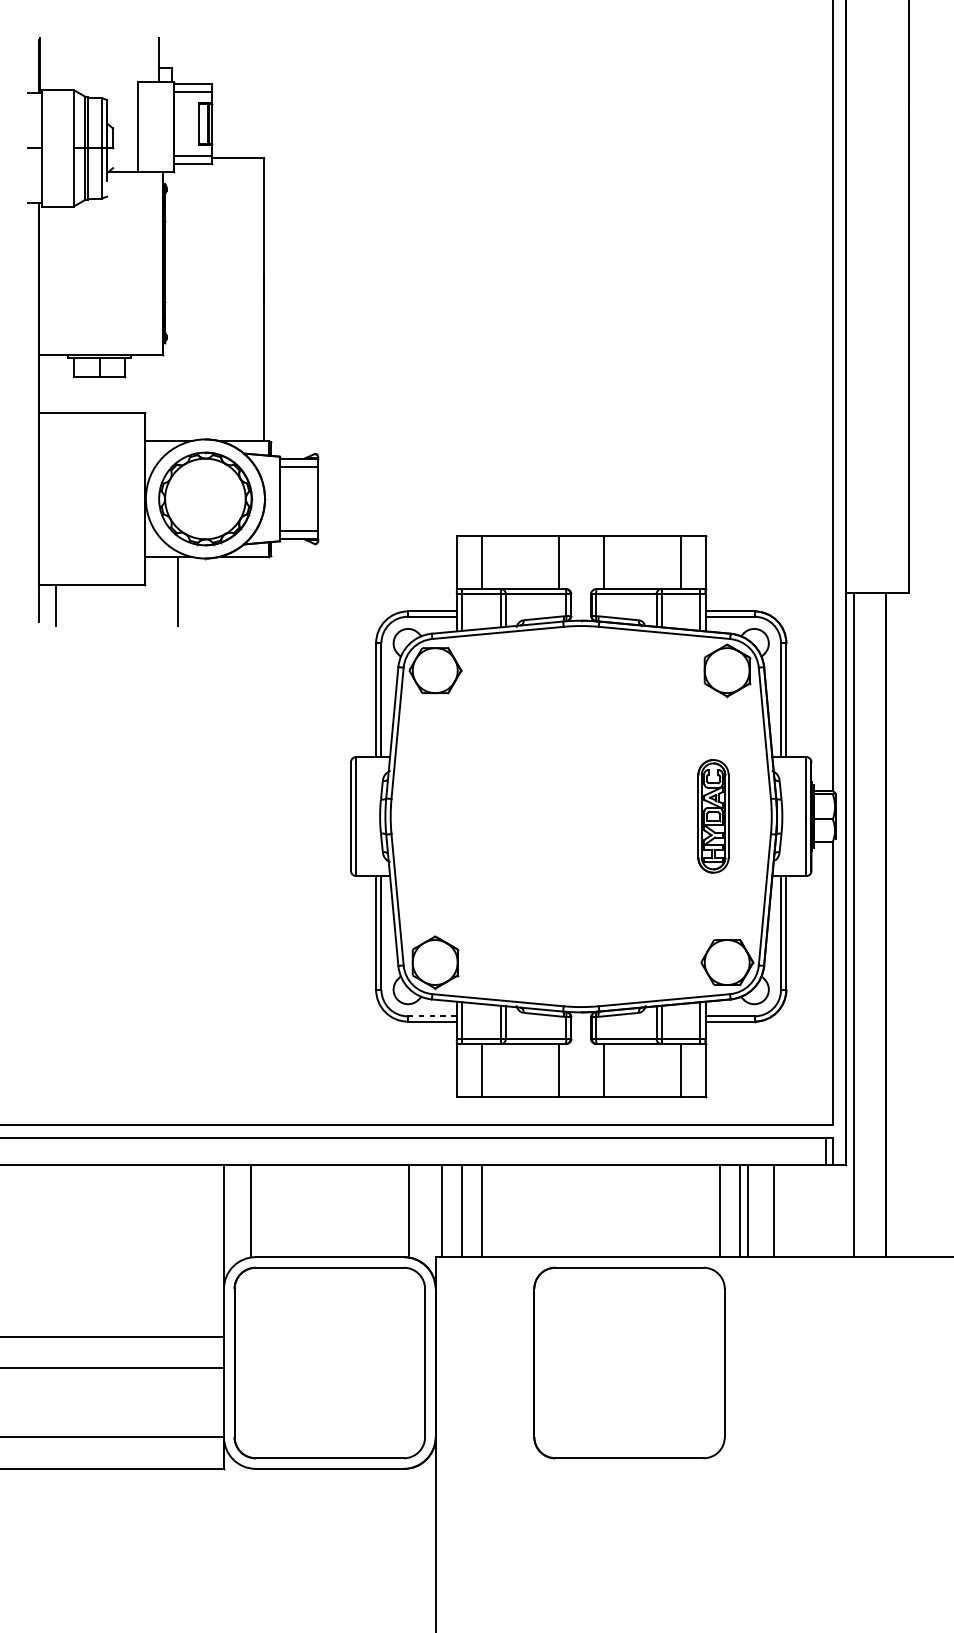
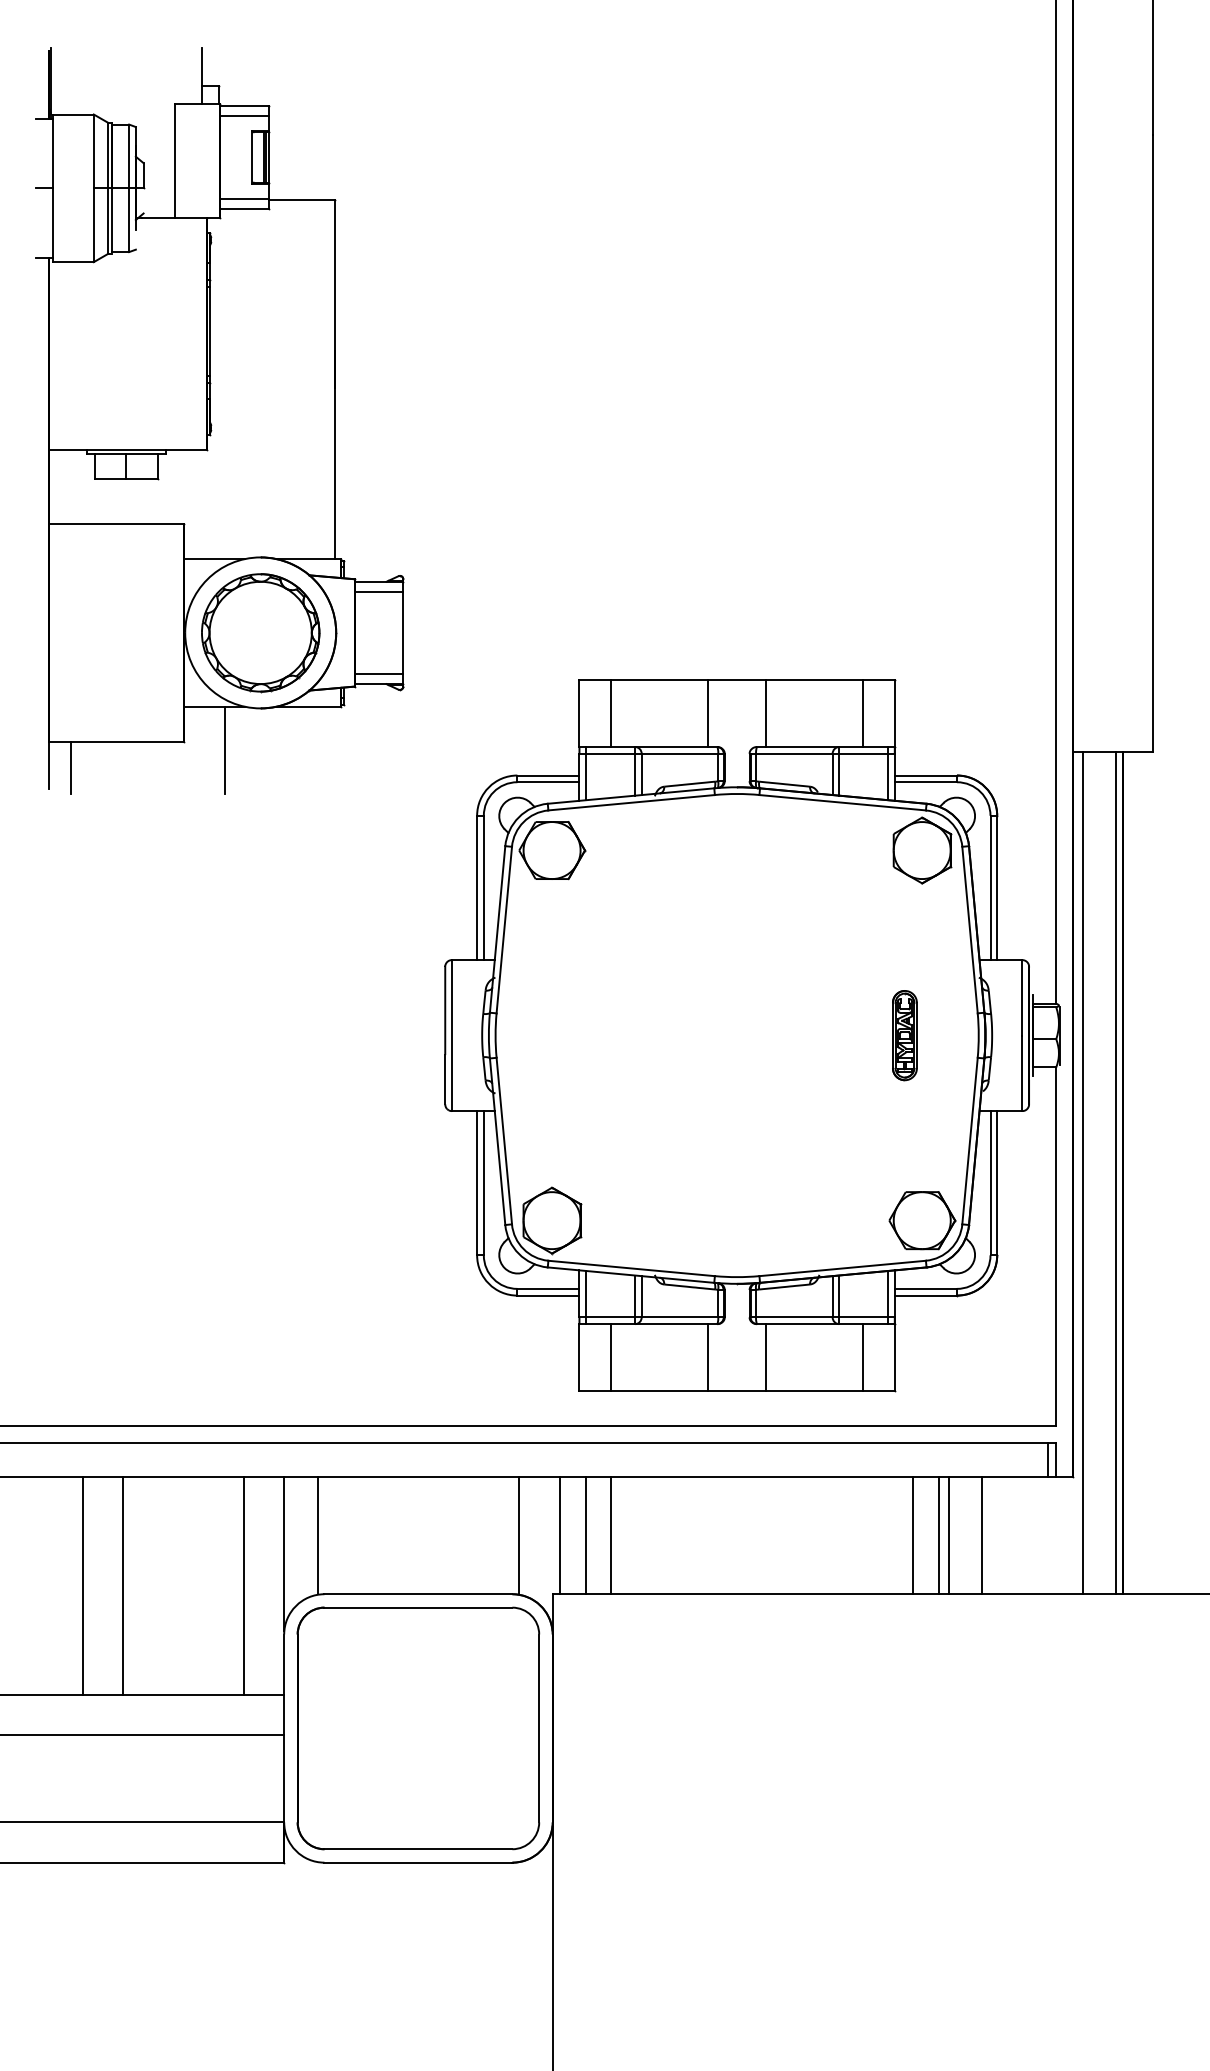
part: (713, 816) -> (904, 1035), size x0.62
line: (880, 925) -> (1116, 1173), added
line: (432, 1016) -> (548, 1288), dashed -> solid
line: (65, 1250) -> (83, 1585), added
line: (97, 1250) -> (123, 1585), added
line: (192, 1250) -> (244, 1585), added
part: (629, 1363) -> (798, 1728), removed

